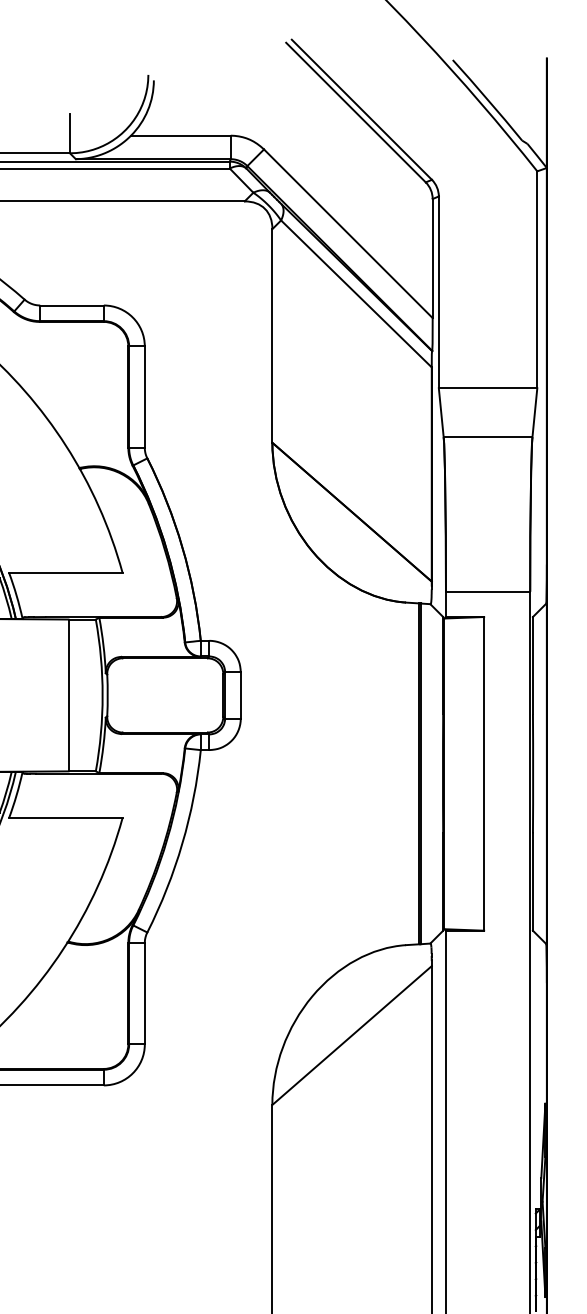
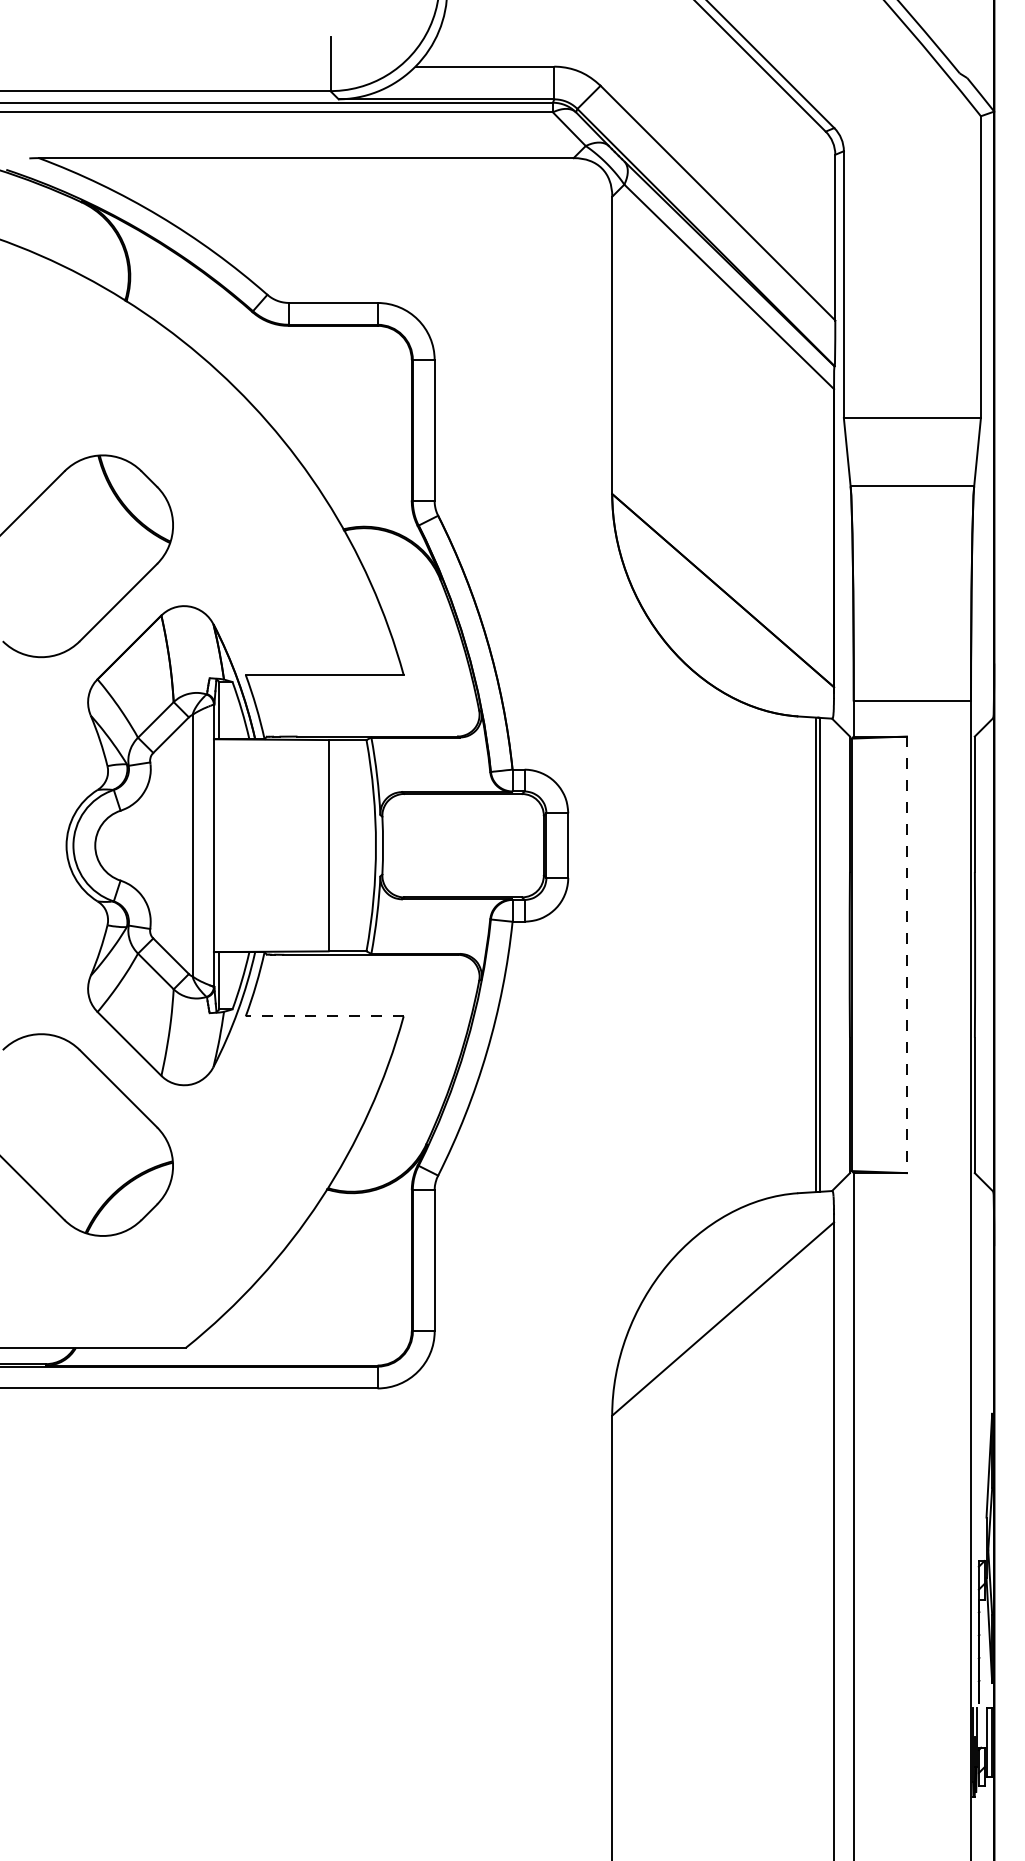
line: (483, 774) -> (906, 955), solid -> dashed
line: (65, 818) -> (324, 1016), solid -> dashed

